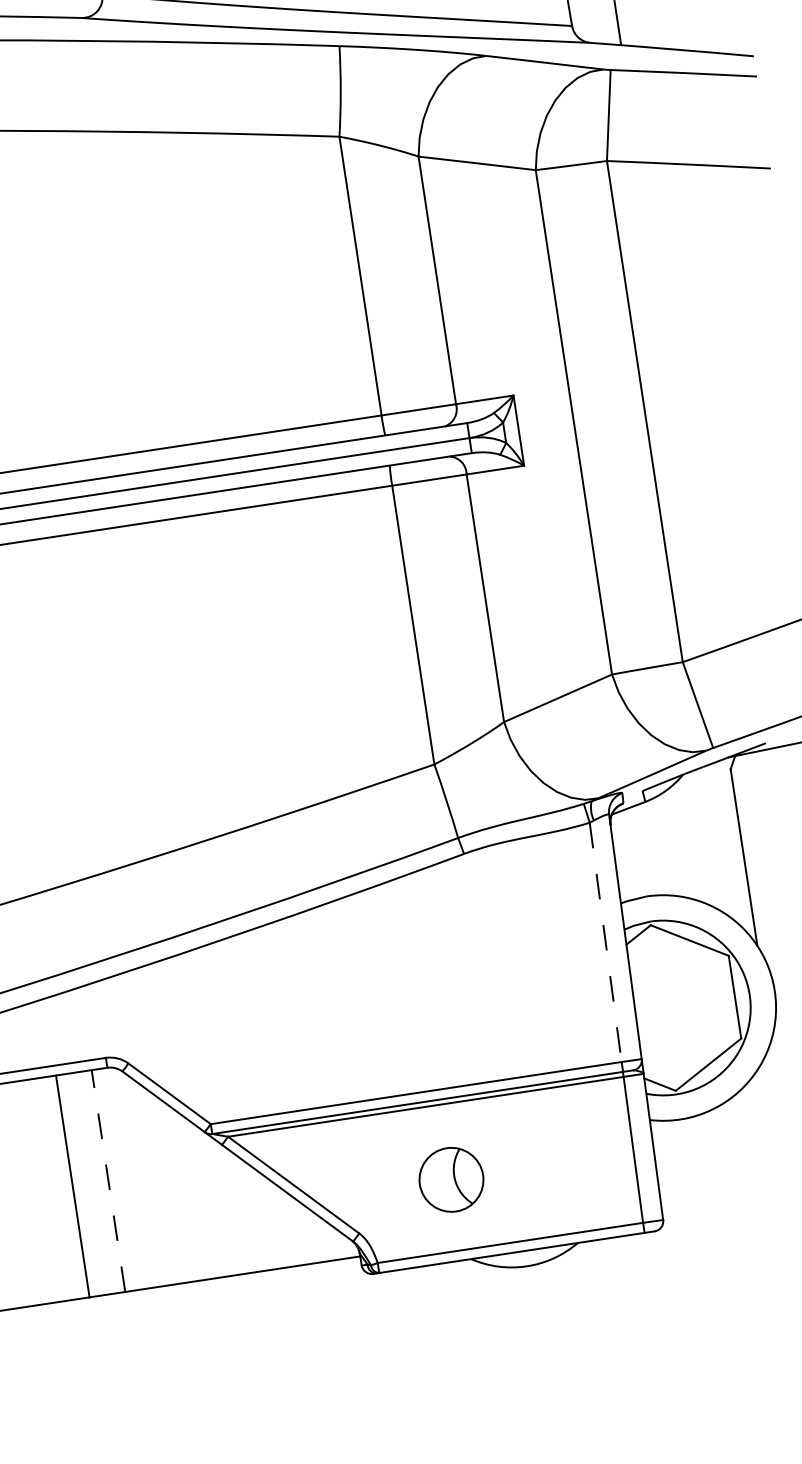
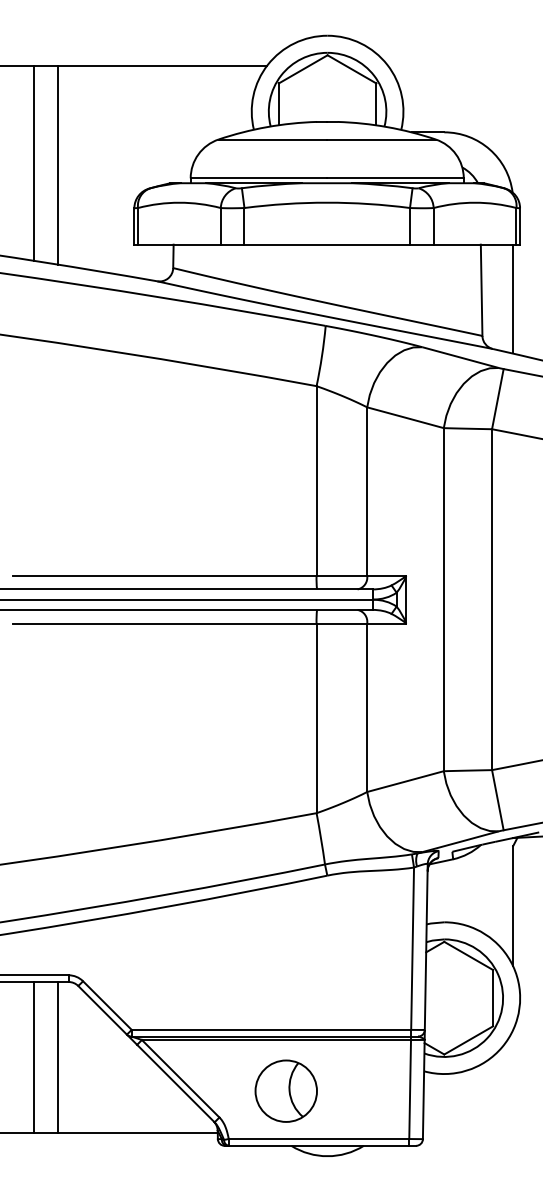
line: (605, 943) -> (412, 949), dashed -> solid
line: (107, 1179) -> (57, 1056), dashed -> solid
part: (450, 1179) -> (285, 1090), size x1.43

